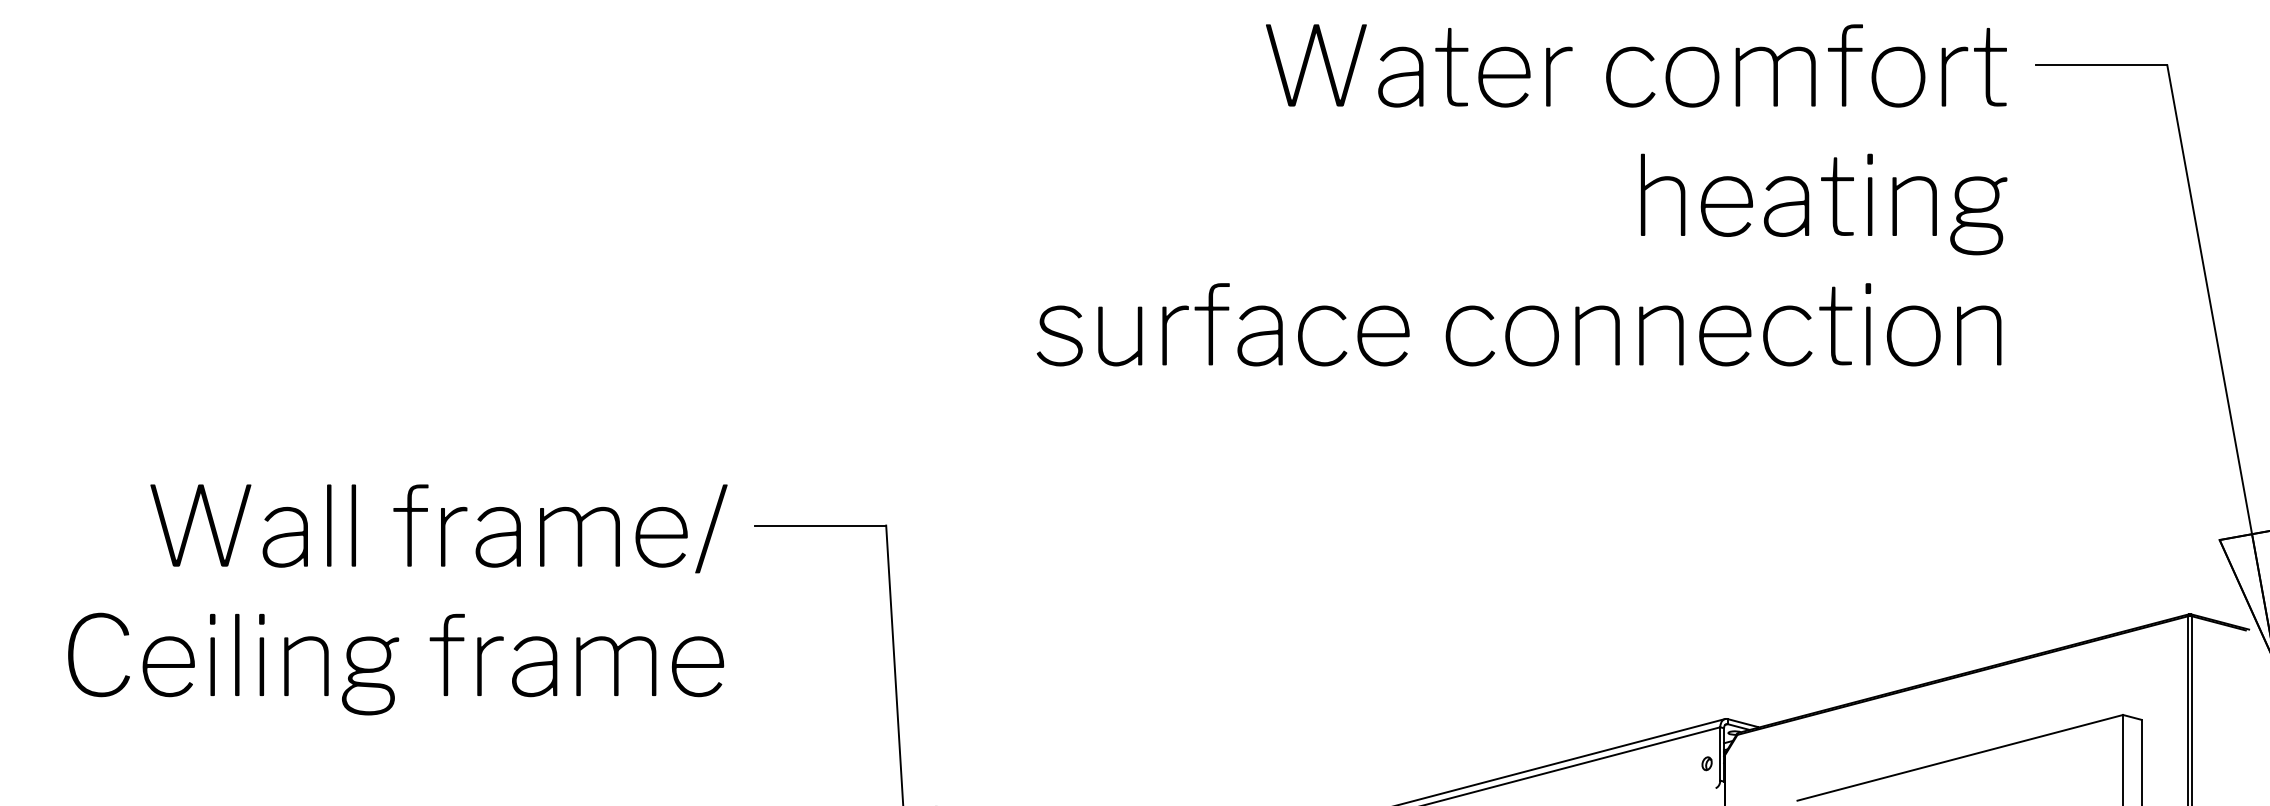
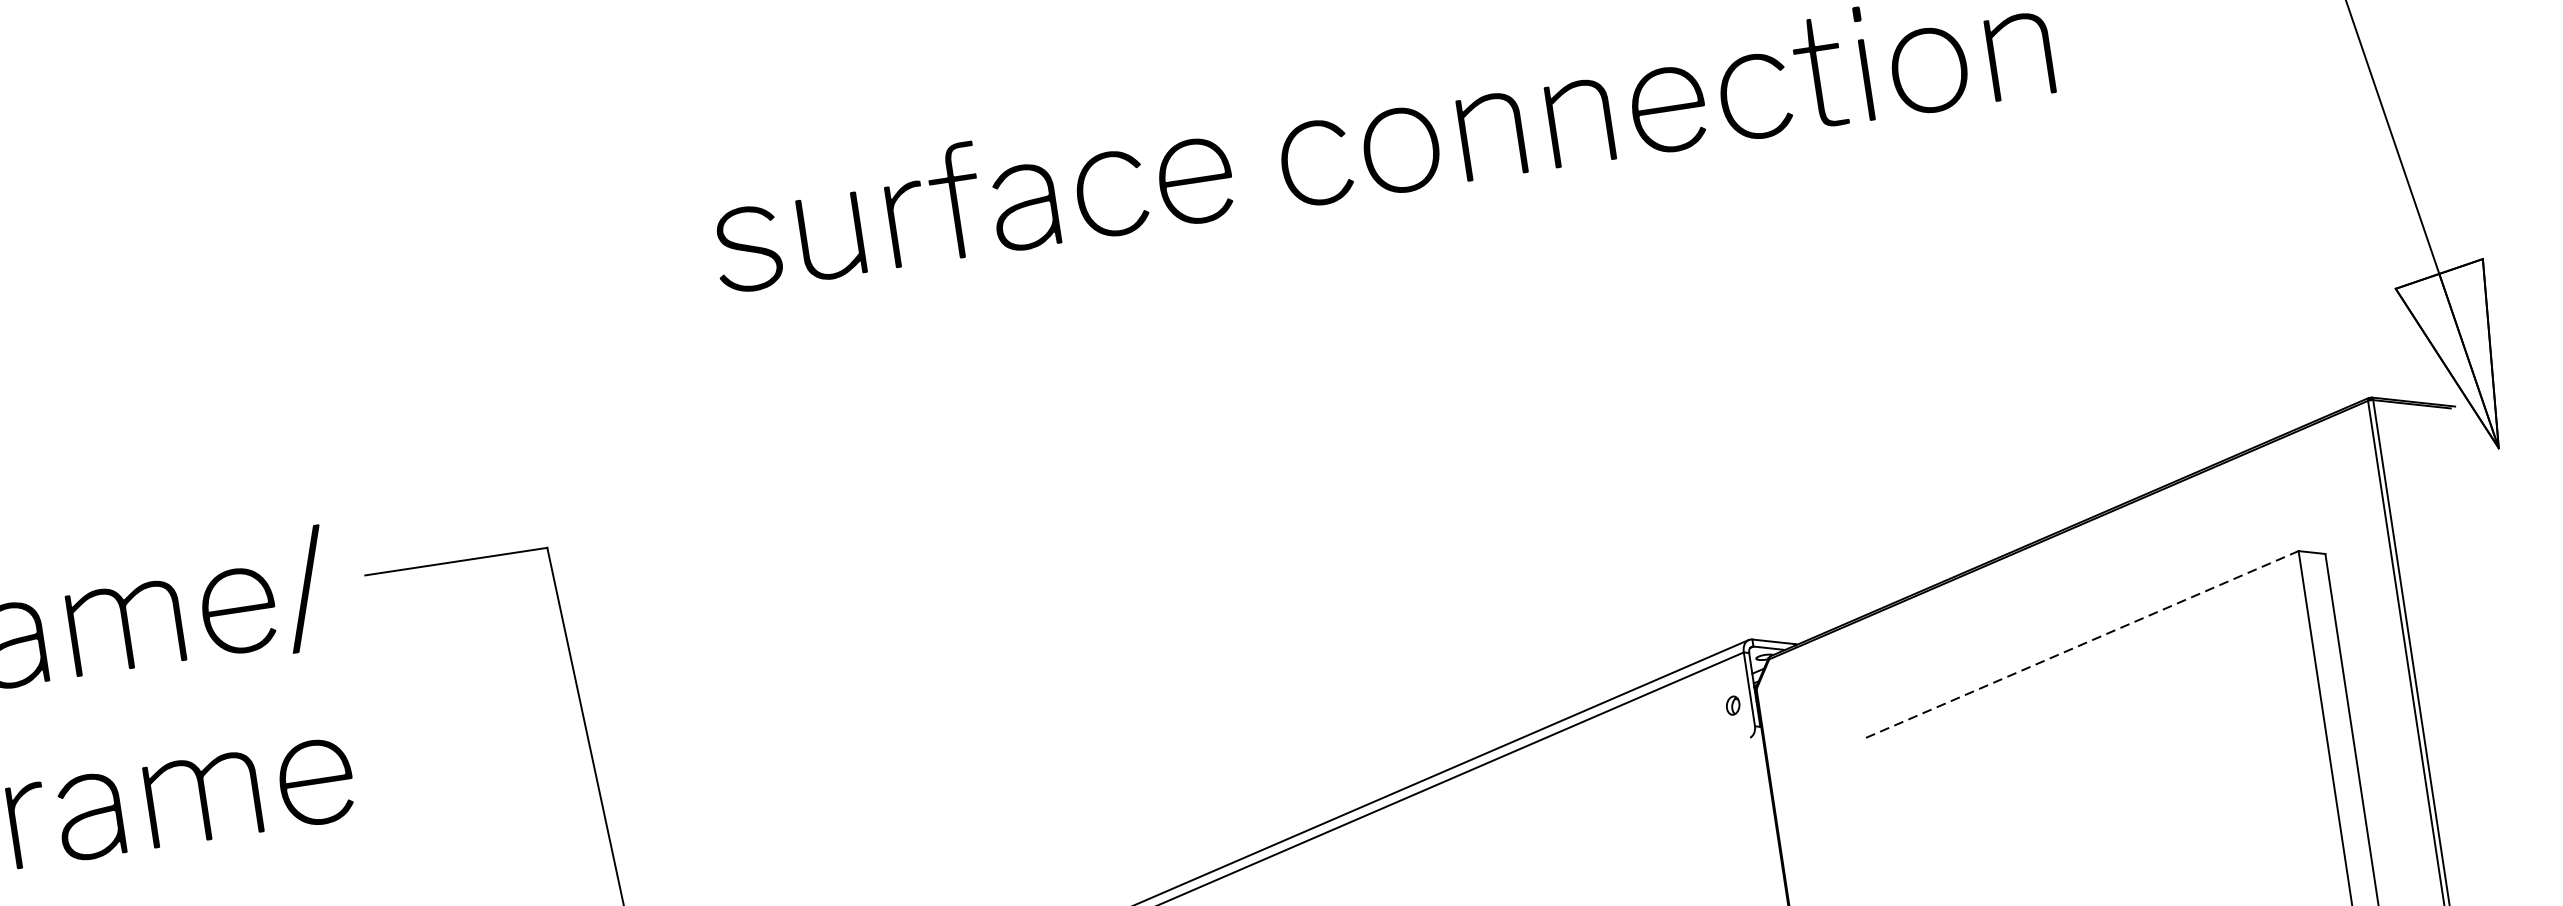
line: (1960, 757) -> (2082, 643), solid -> dashed

